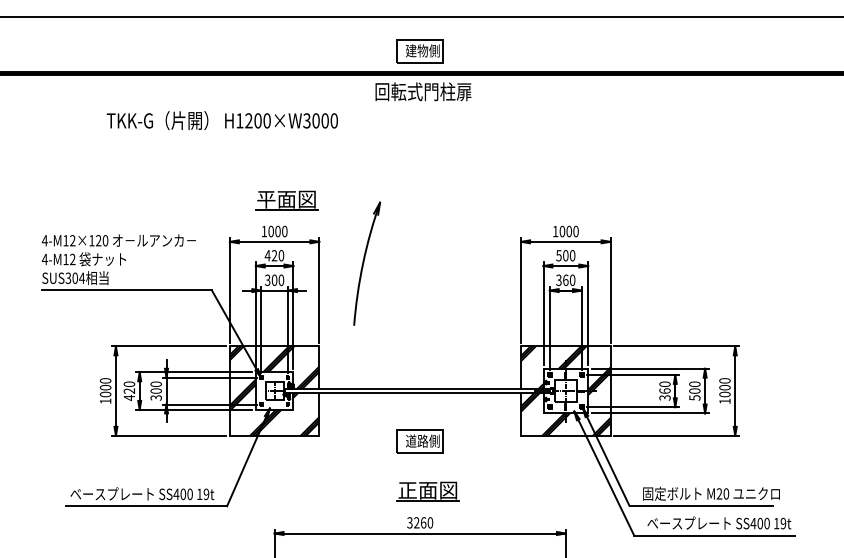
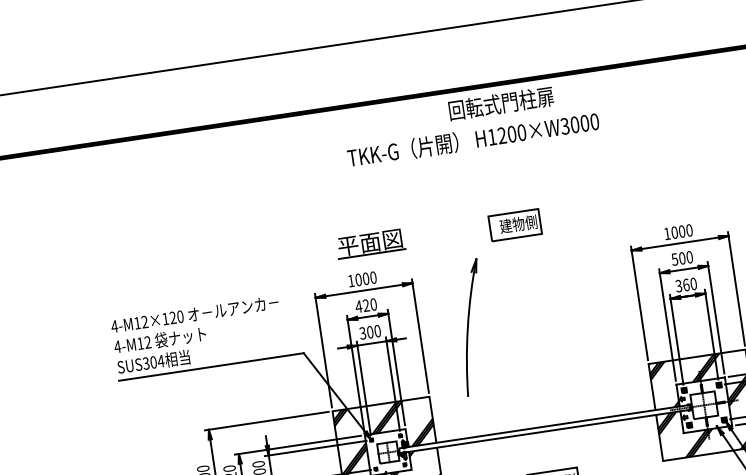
part: (419, 51) -> (515, 225), moved
text: (221, 120) -> (472, 139), moved
part: (367, 263) -> (472, 327), moved

